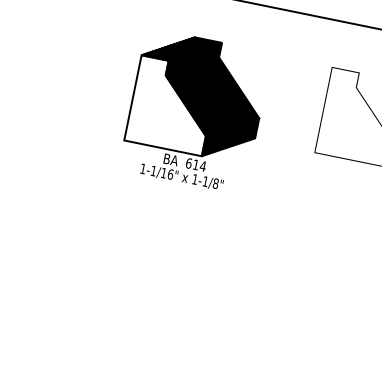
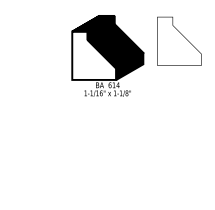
part: (195, 110) -> (107, 55), moved

